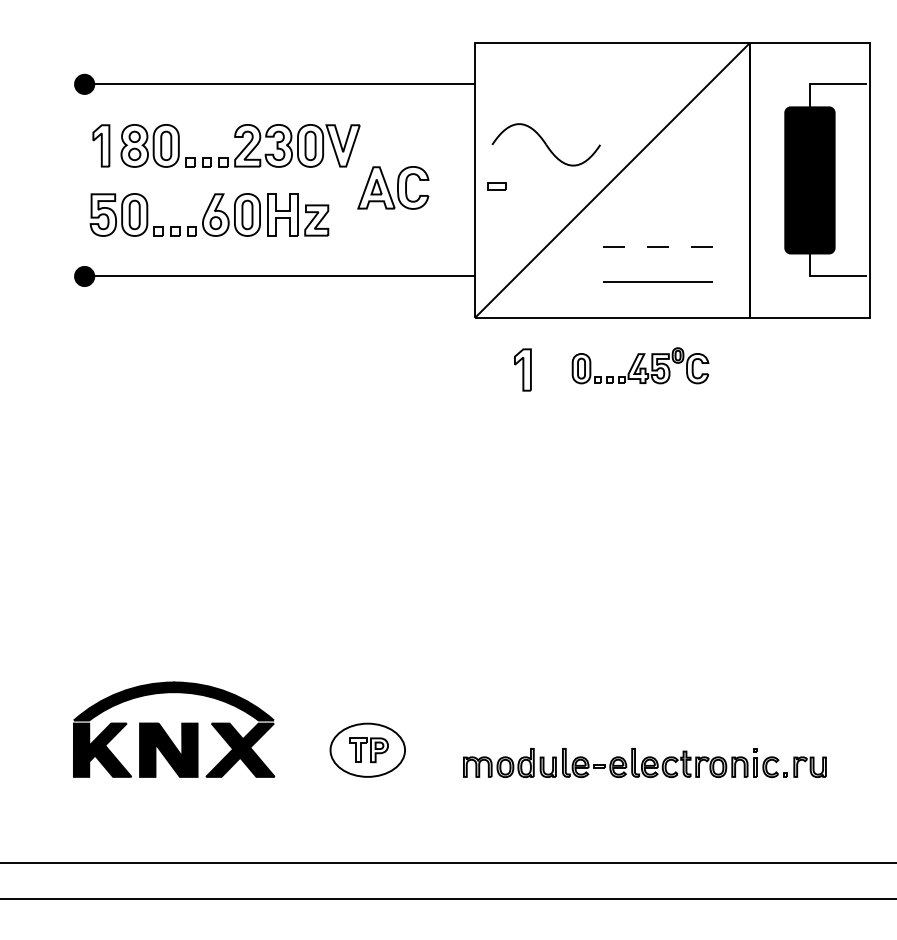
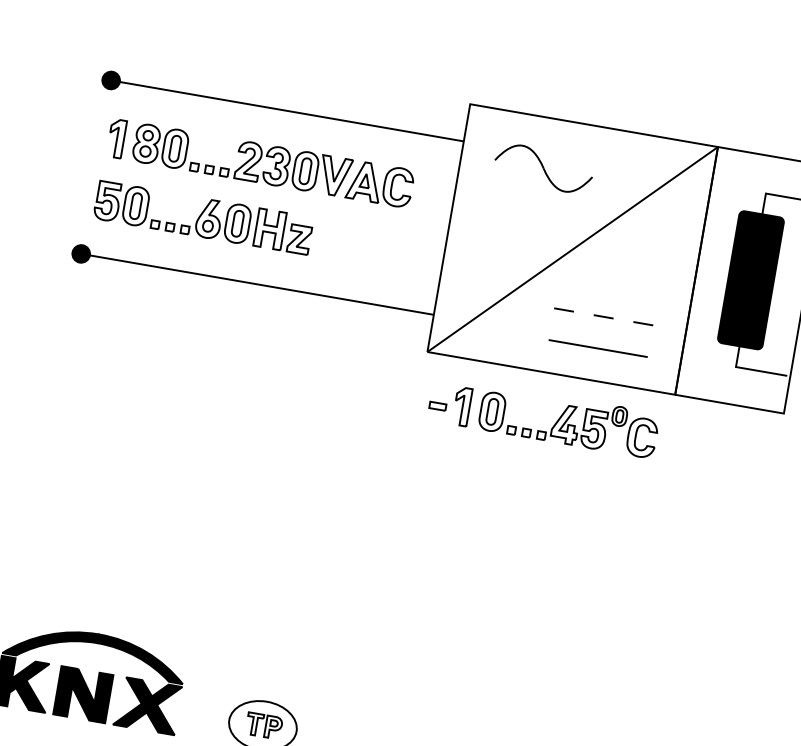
part: (545, 144) -> (543, 168), moved
part: (496, 186) -> (437, 406), moved
part: (393, 187) -> (380, 183), moved
part: (640, 365) -> (569, 420), size x1.43

